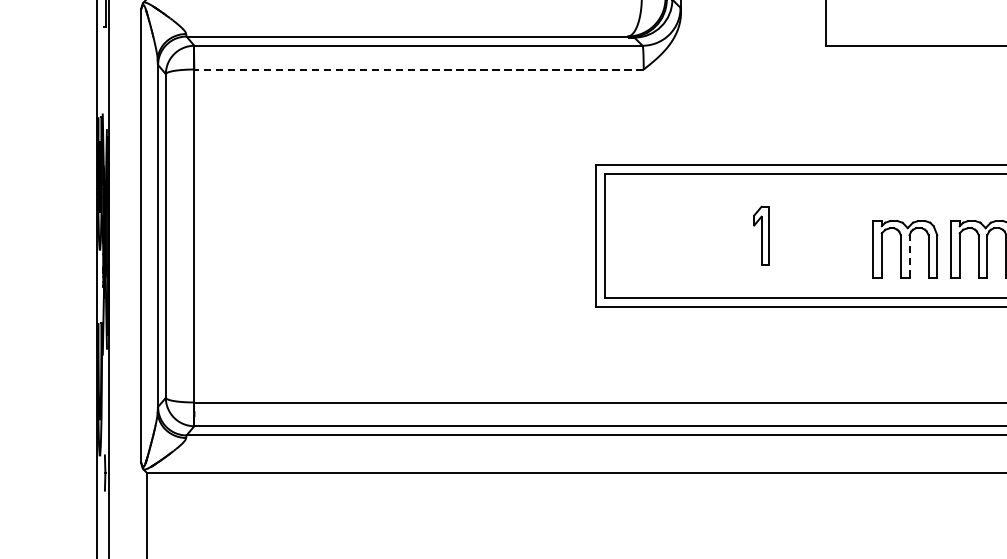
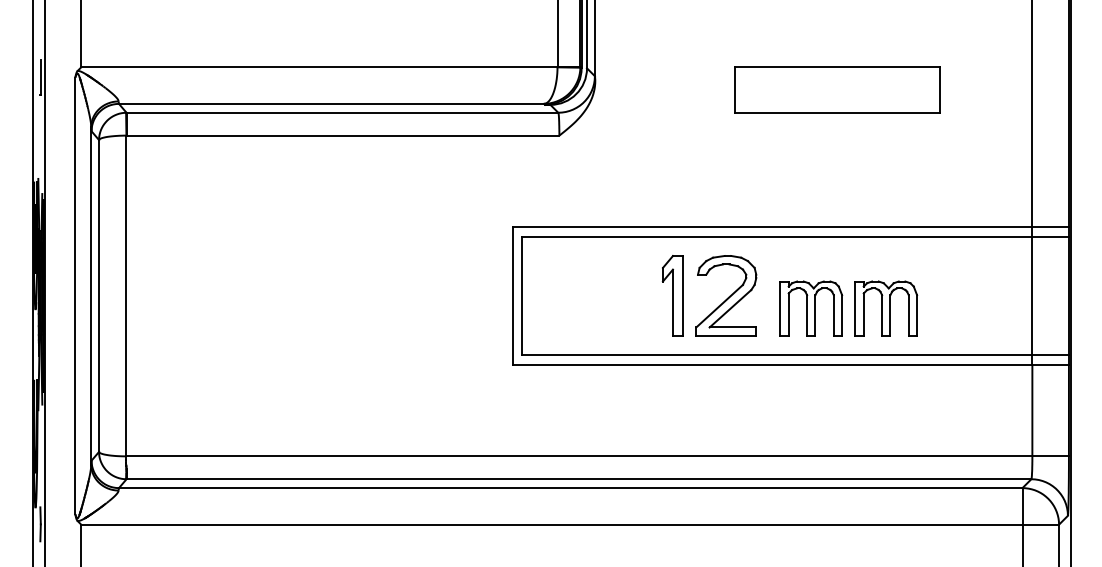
line: (418, 69) -> (342, 135), dashed -> solid
part: (761, 235) -> (672, 295), size x1.43
part: (817, 235) -> (726, 295), added
line: (909, 256) -> (815, 315), dashed -> solid

